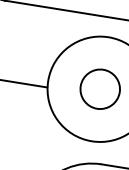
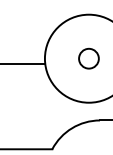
circle: (99, 88) -> (88, 58), size x0.6

